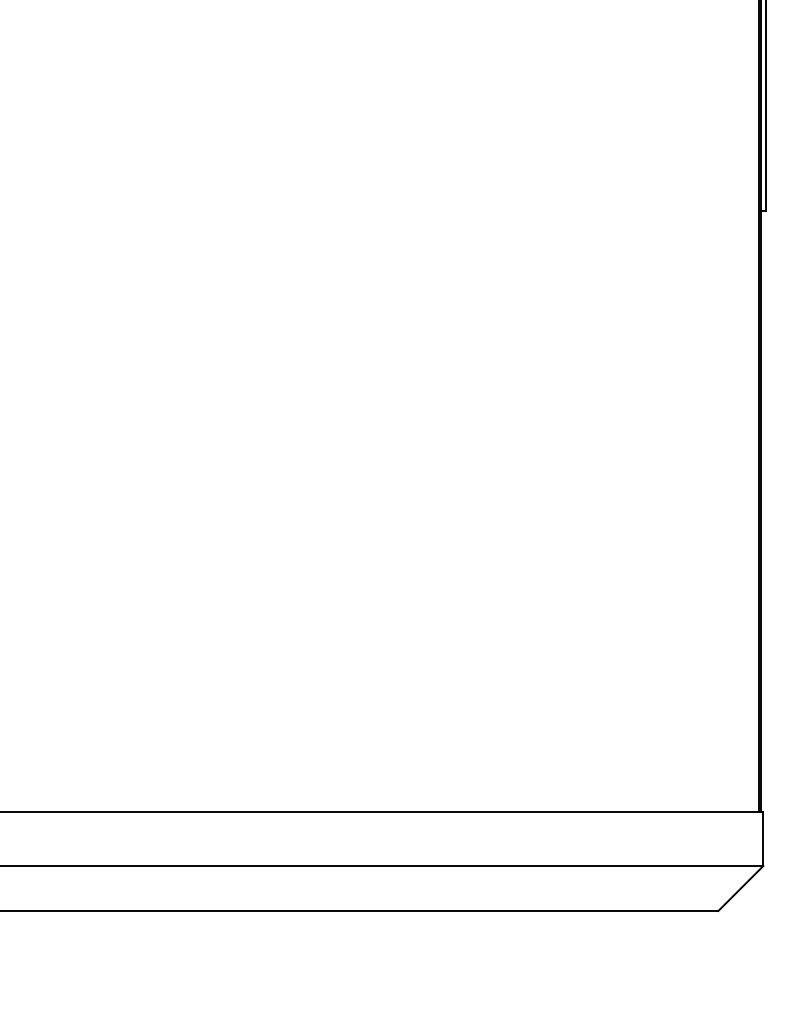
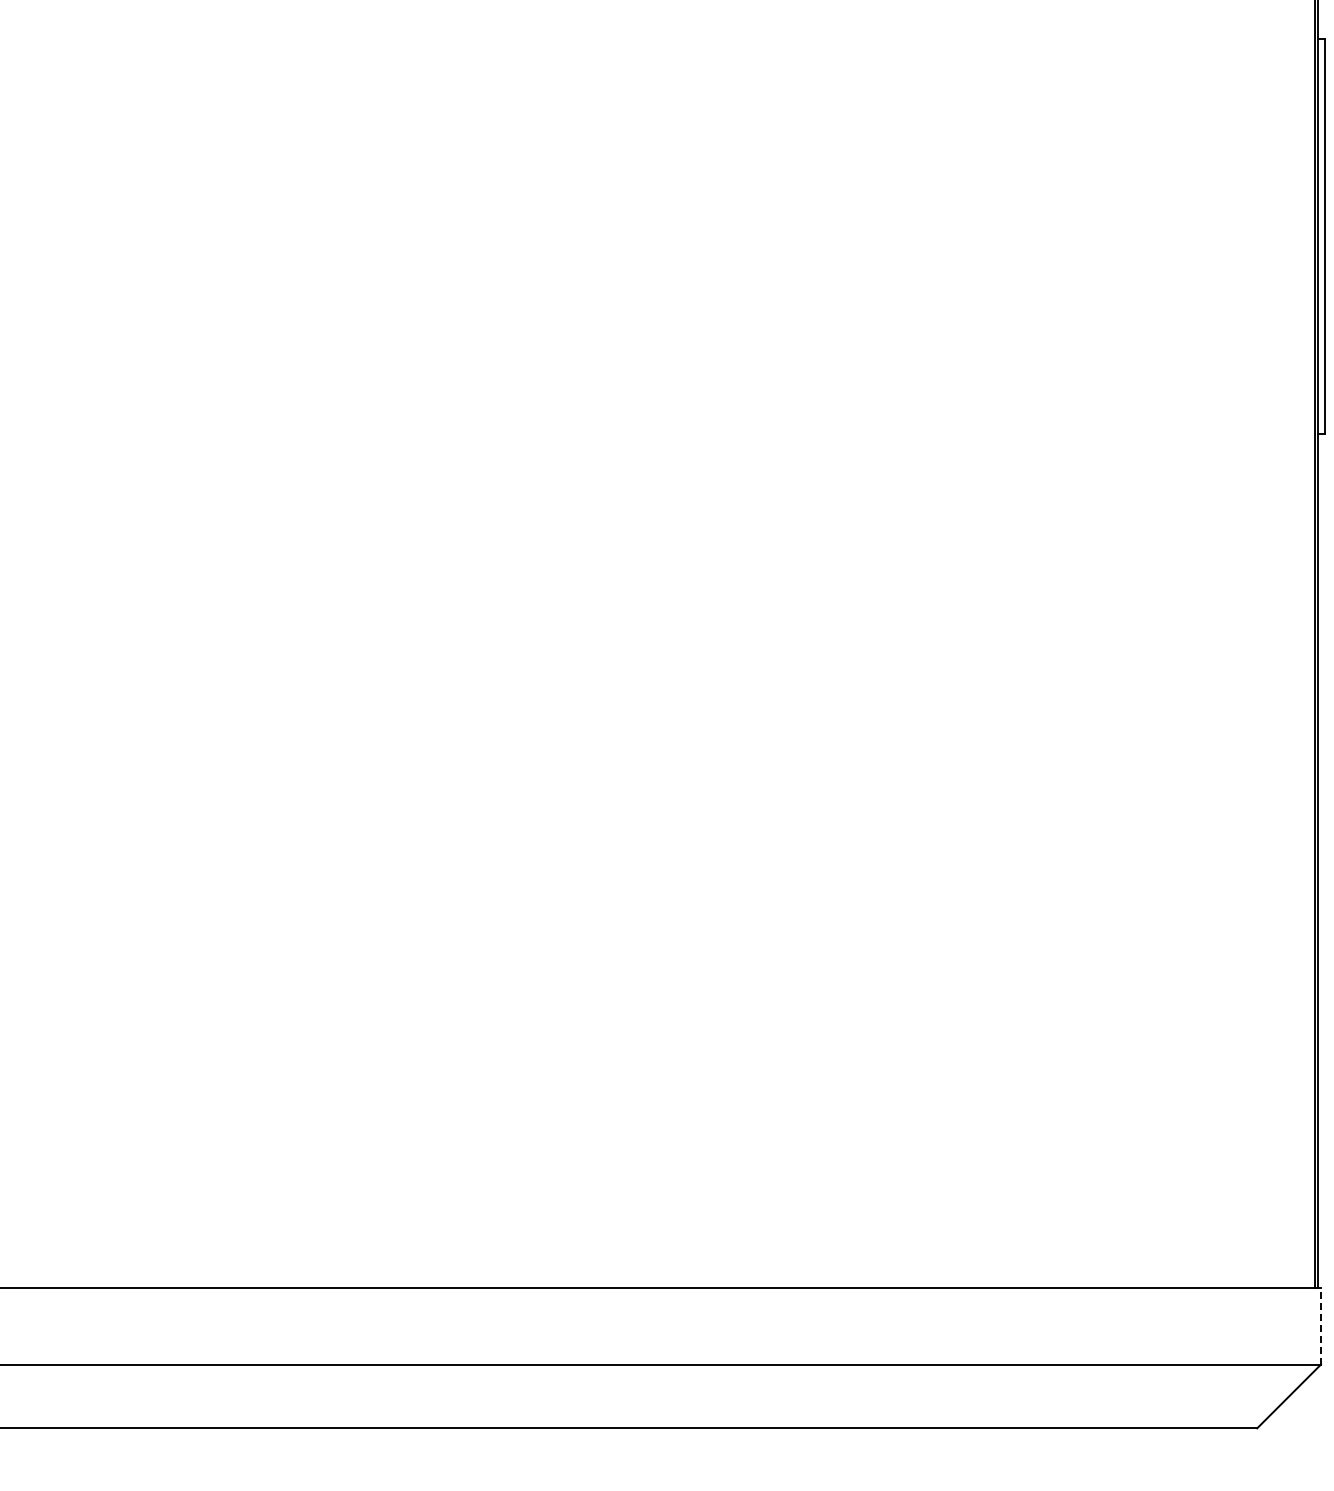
line: (762, 838) -> (1320, 1325), solid -> dashed

